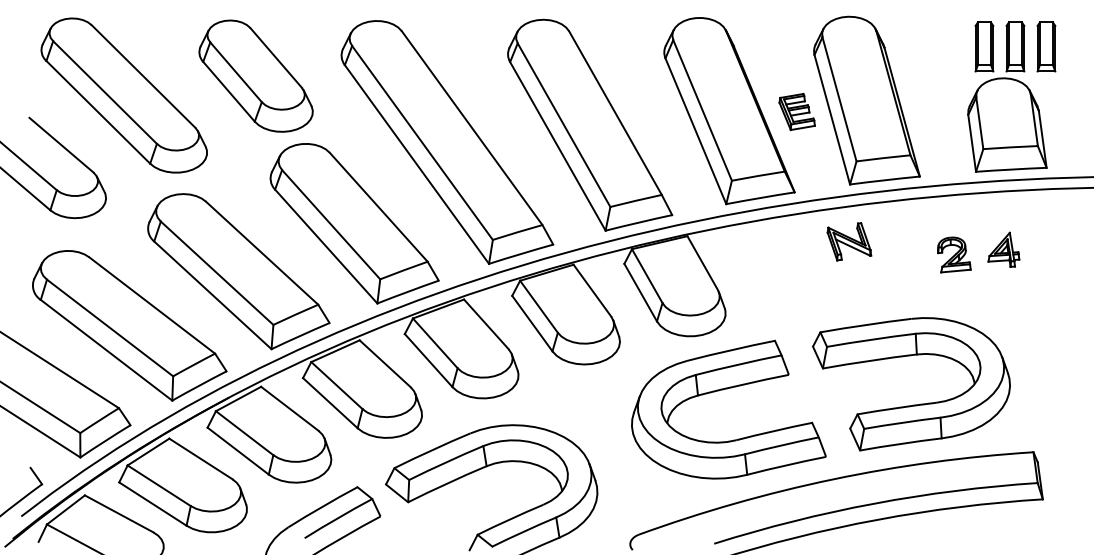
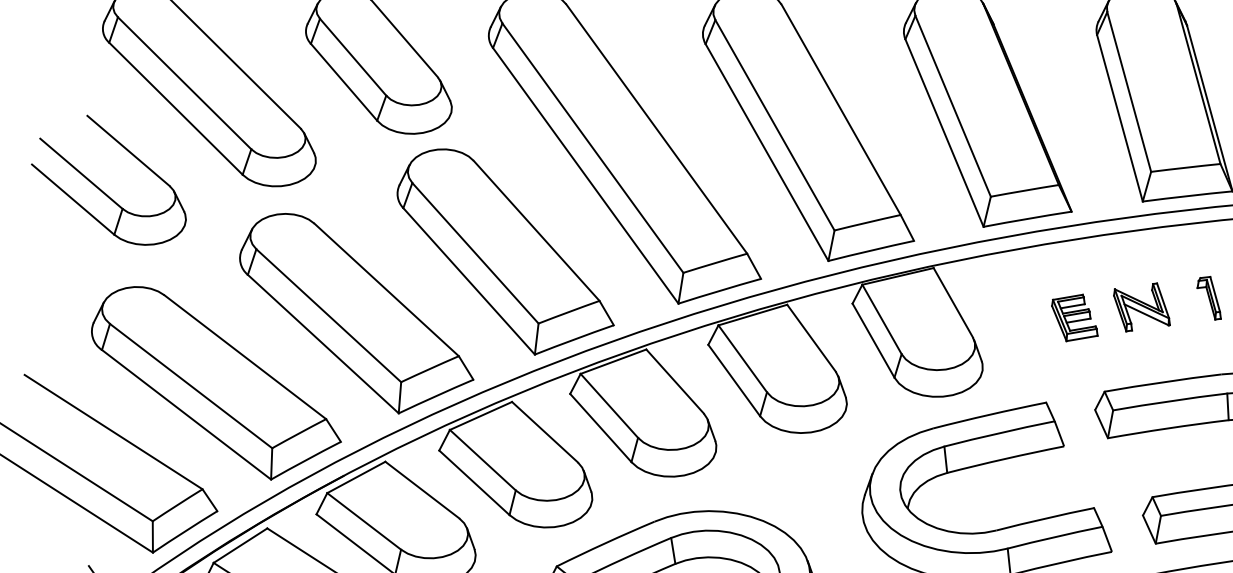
part: (796, 112) -> (1073, 318), moved
part: (849, 241) -> (1142, 307), moved
part: (901, 259) -> (1208, 298), added

